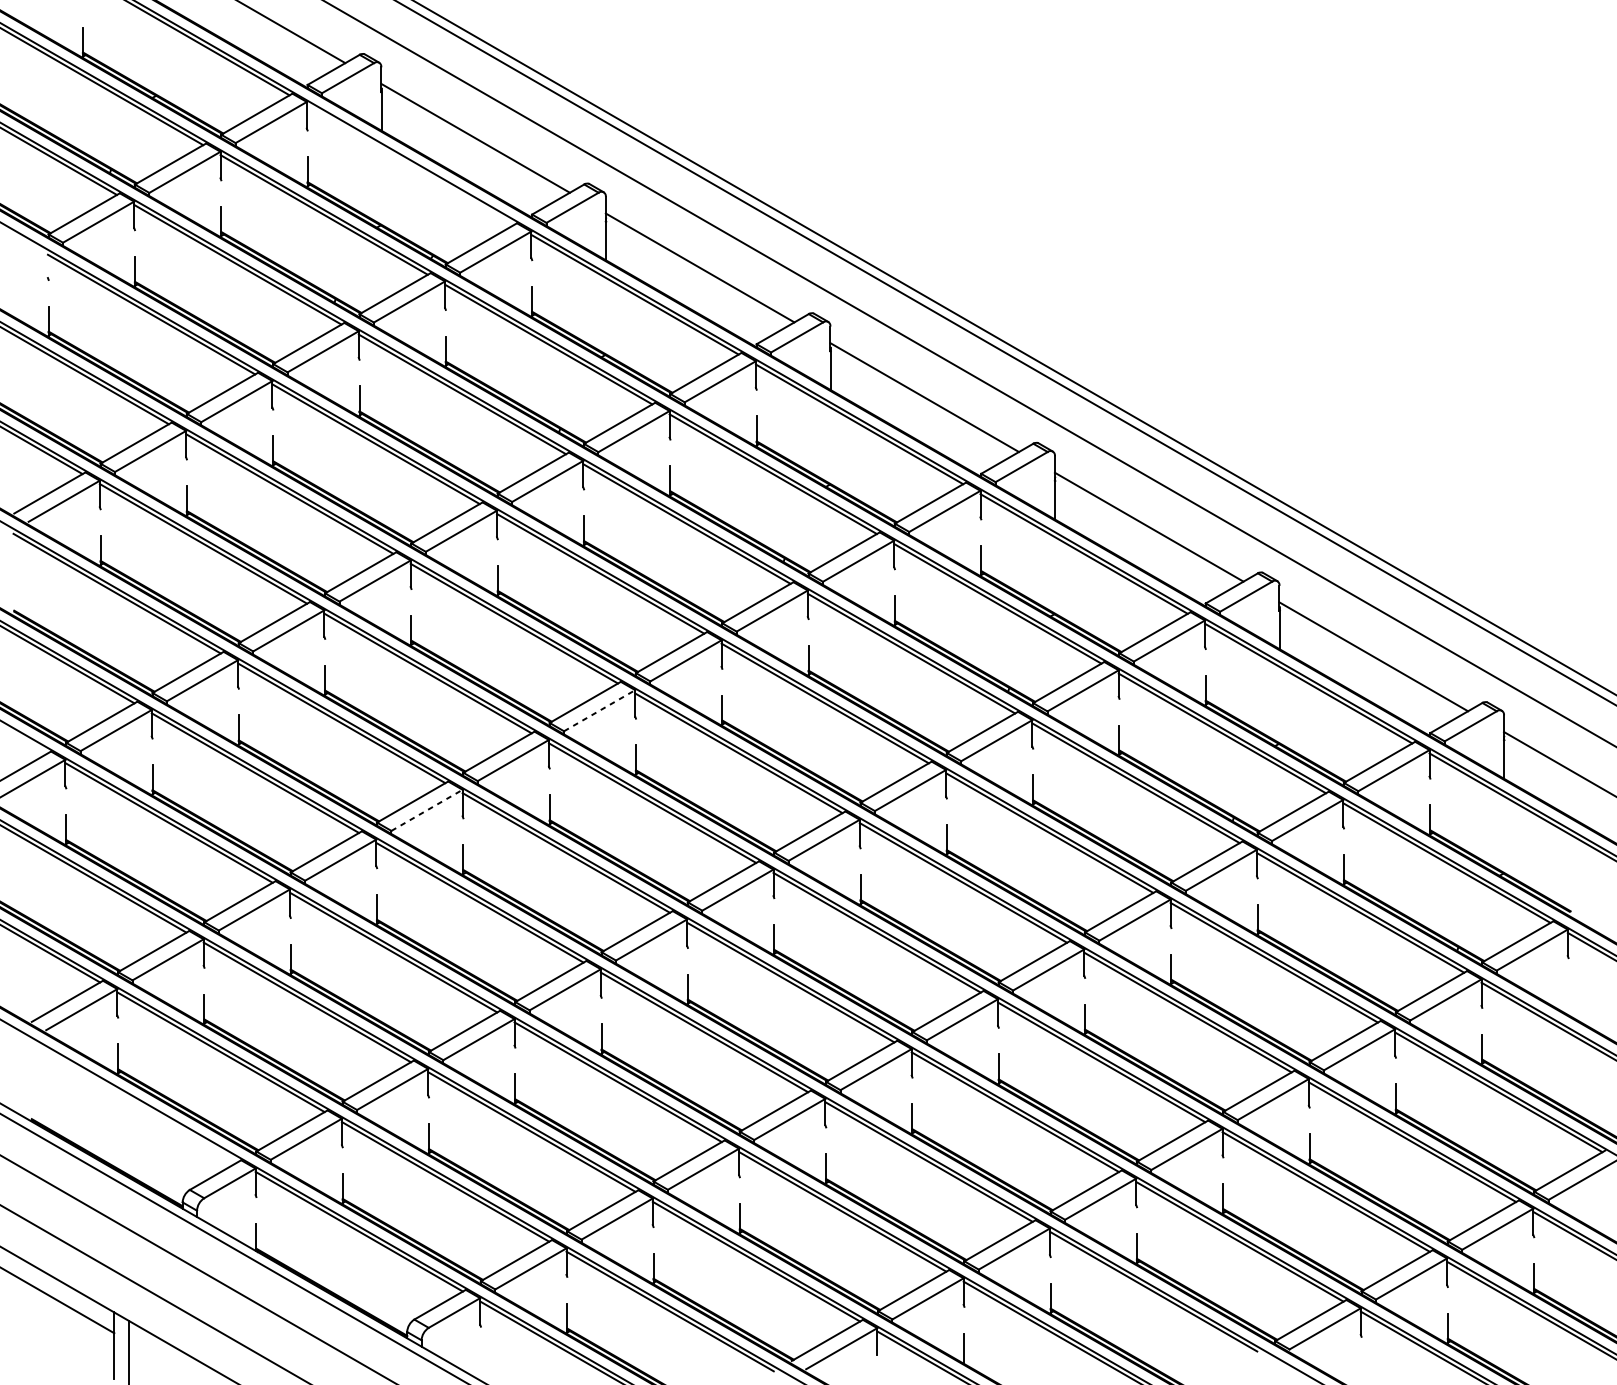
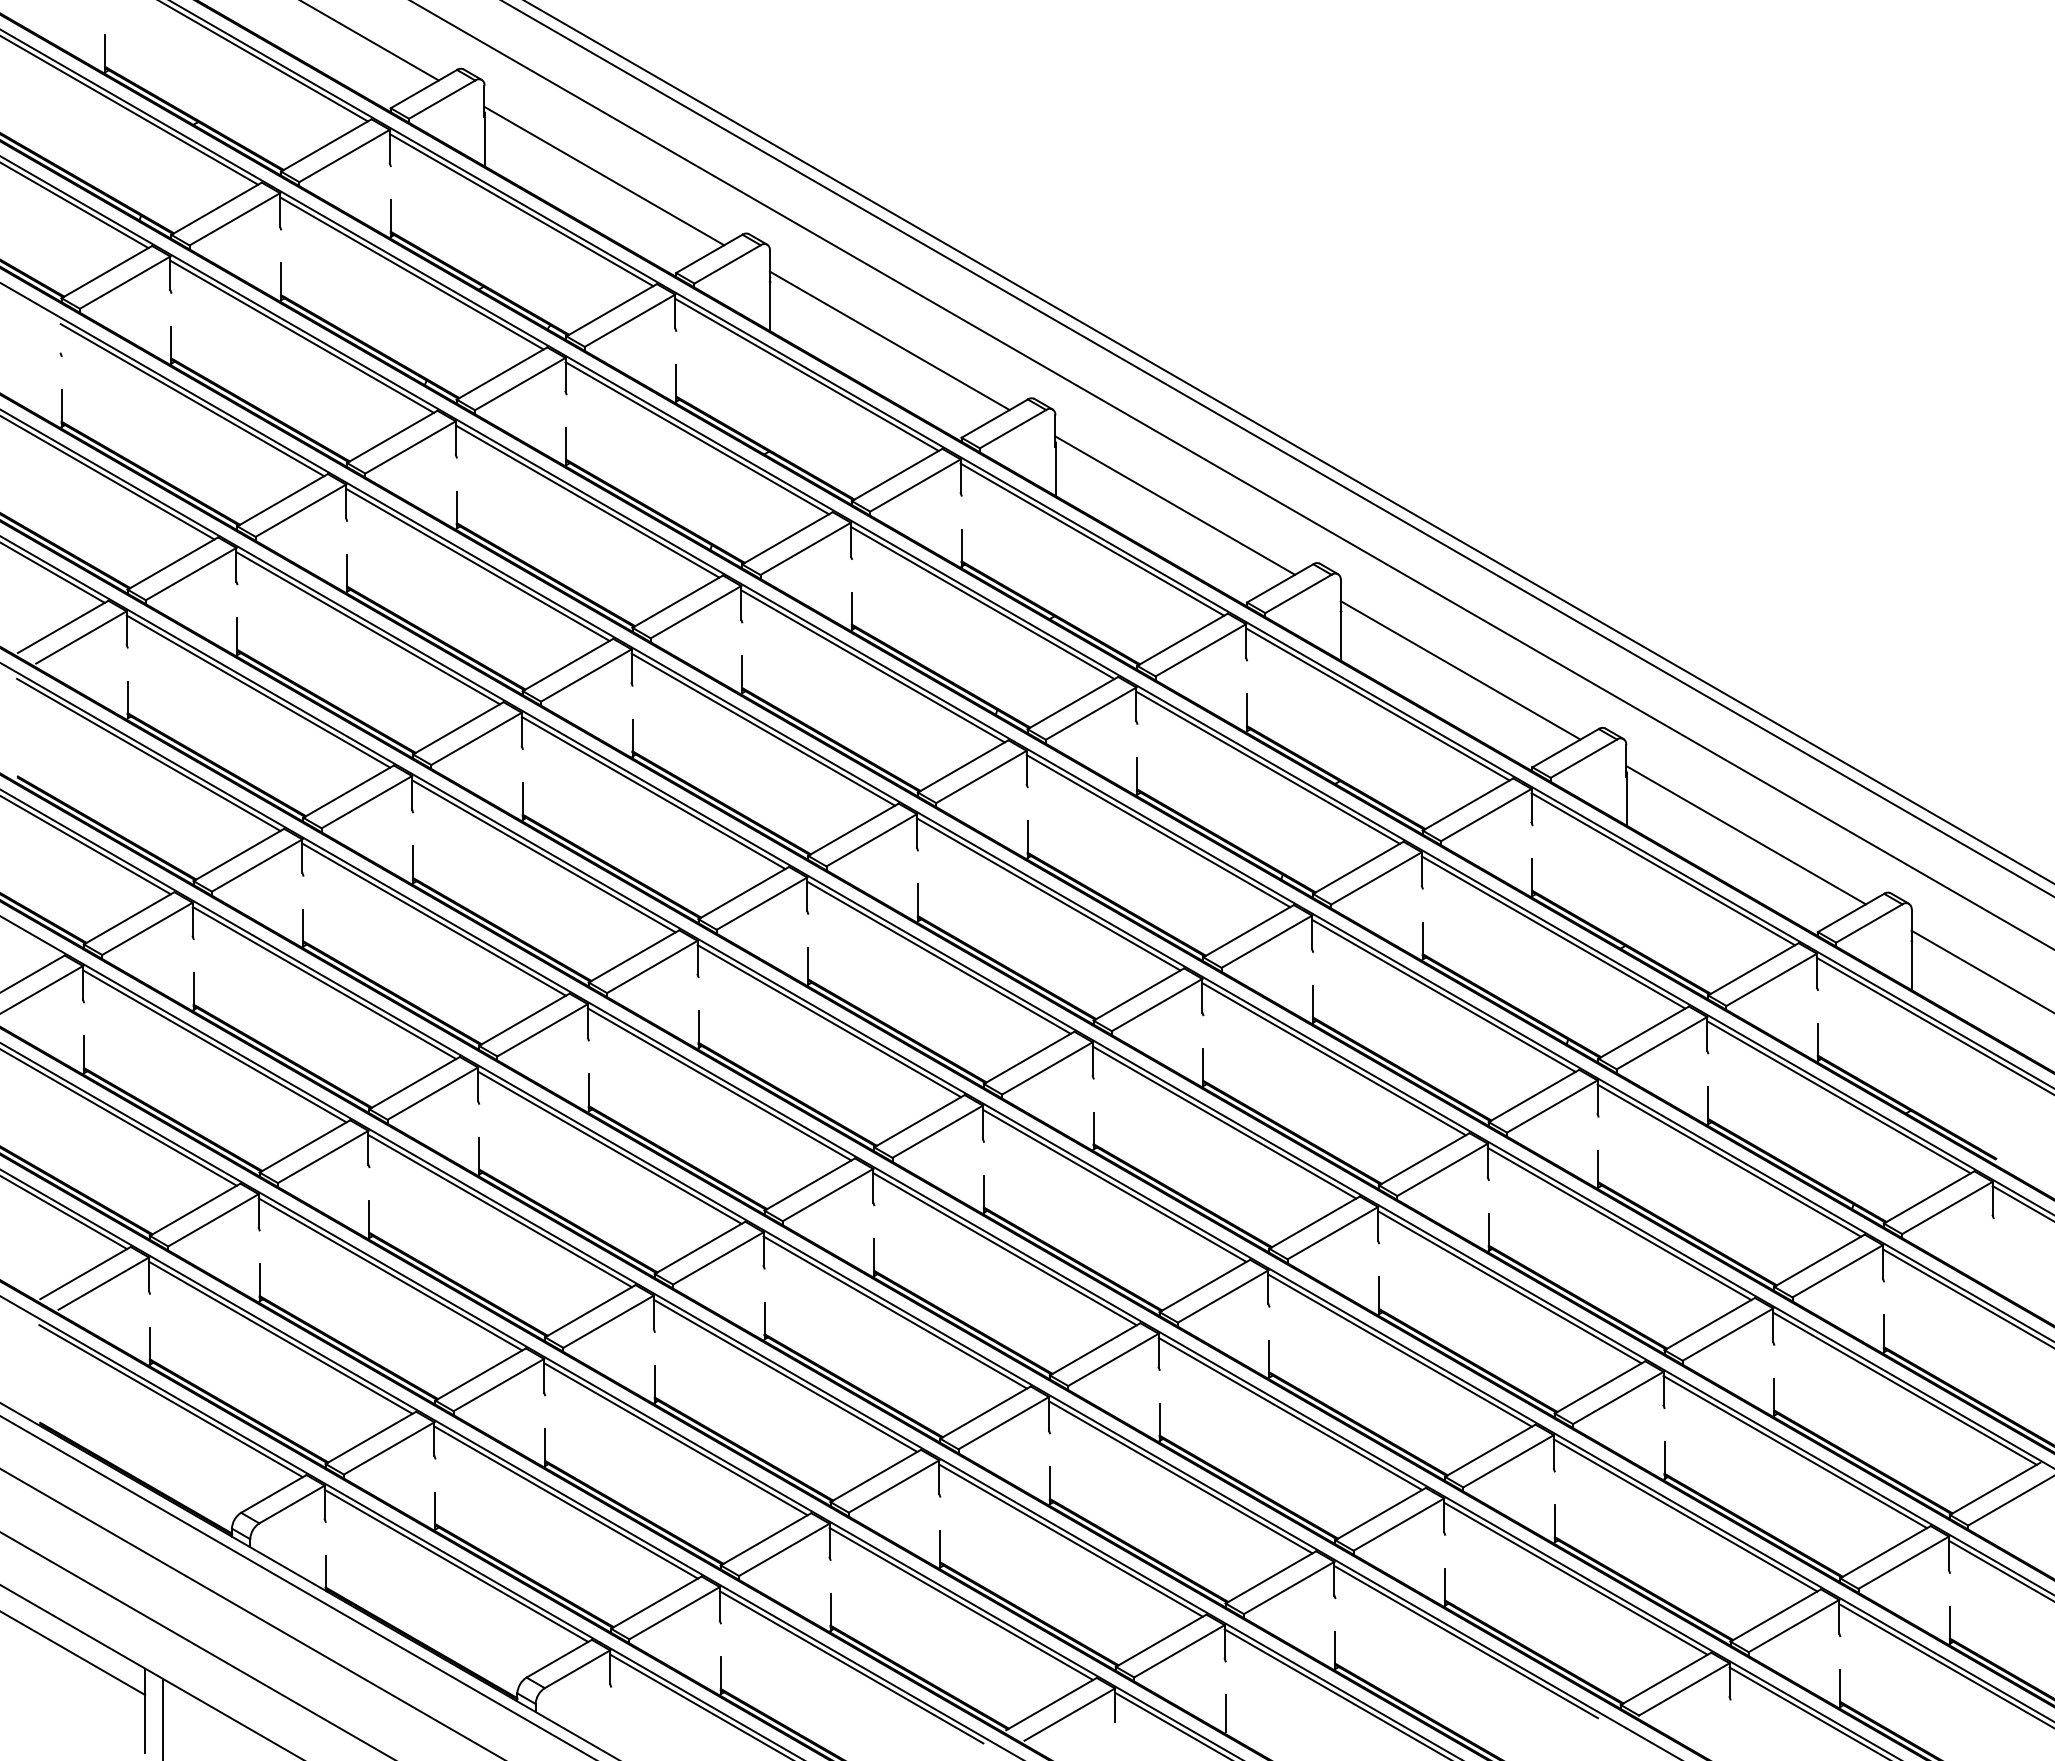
line: (410, 165) -> (521, 210), added
line: (600, 710) -> (762, 903), dashed -> solid
line: (427, 810) -> (543, 1030), dashed -> solid
line: (134, 1102) -> (170, 1401), added

